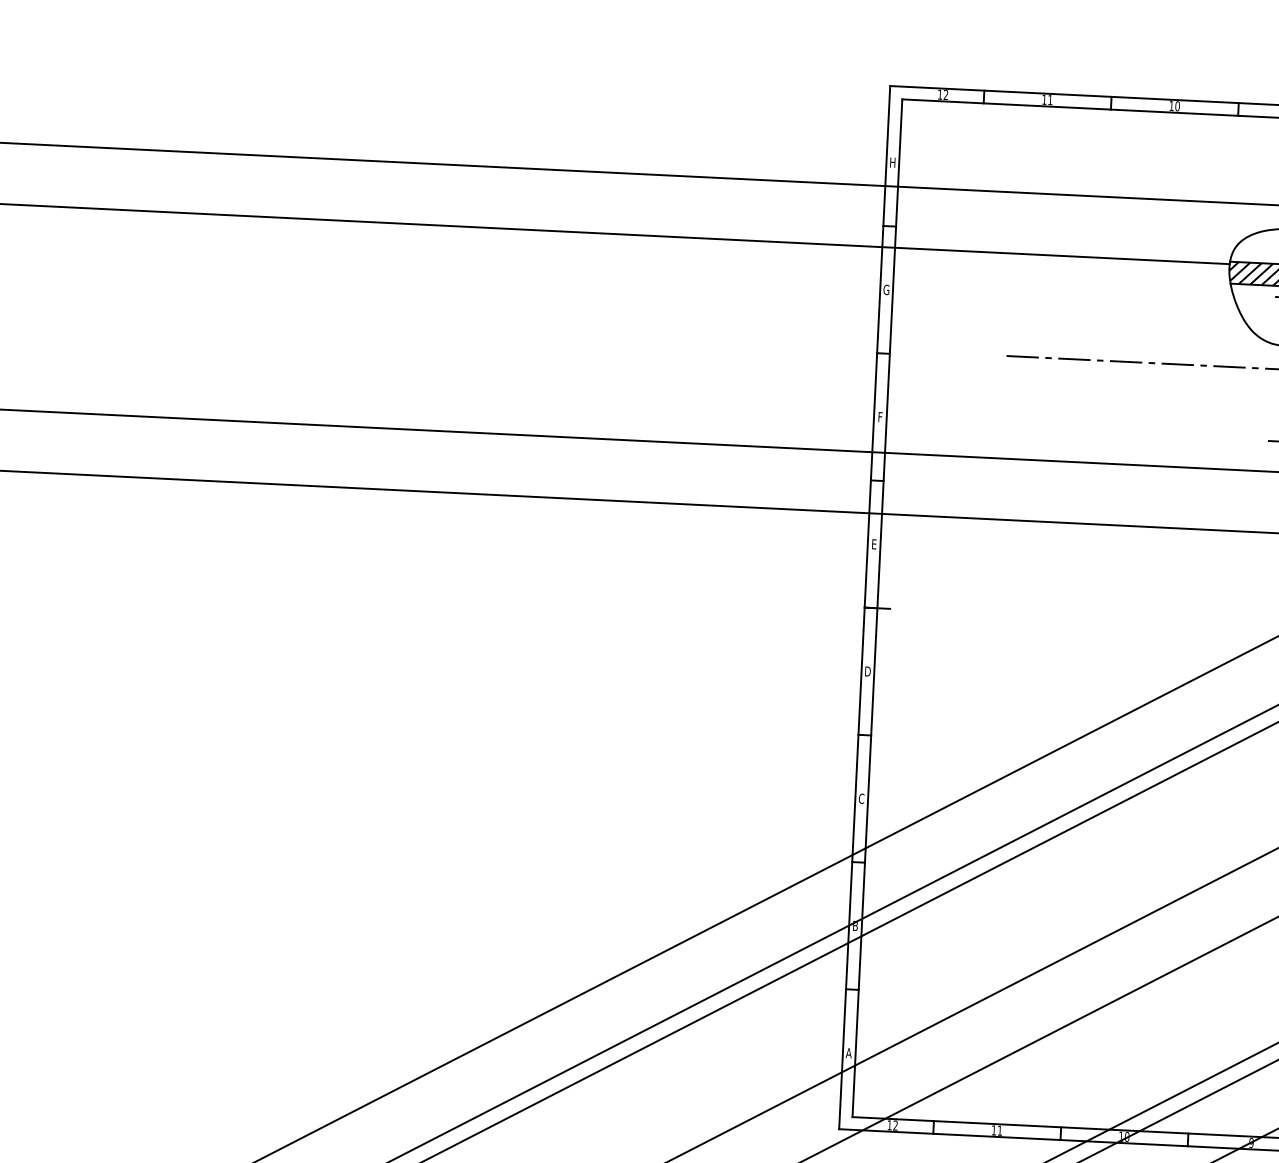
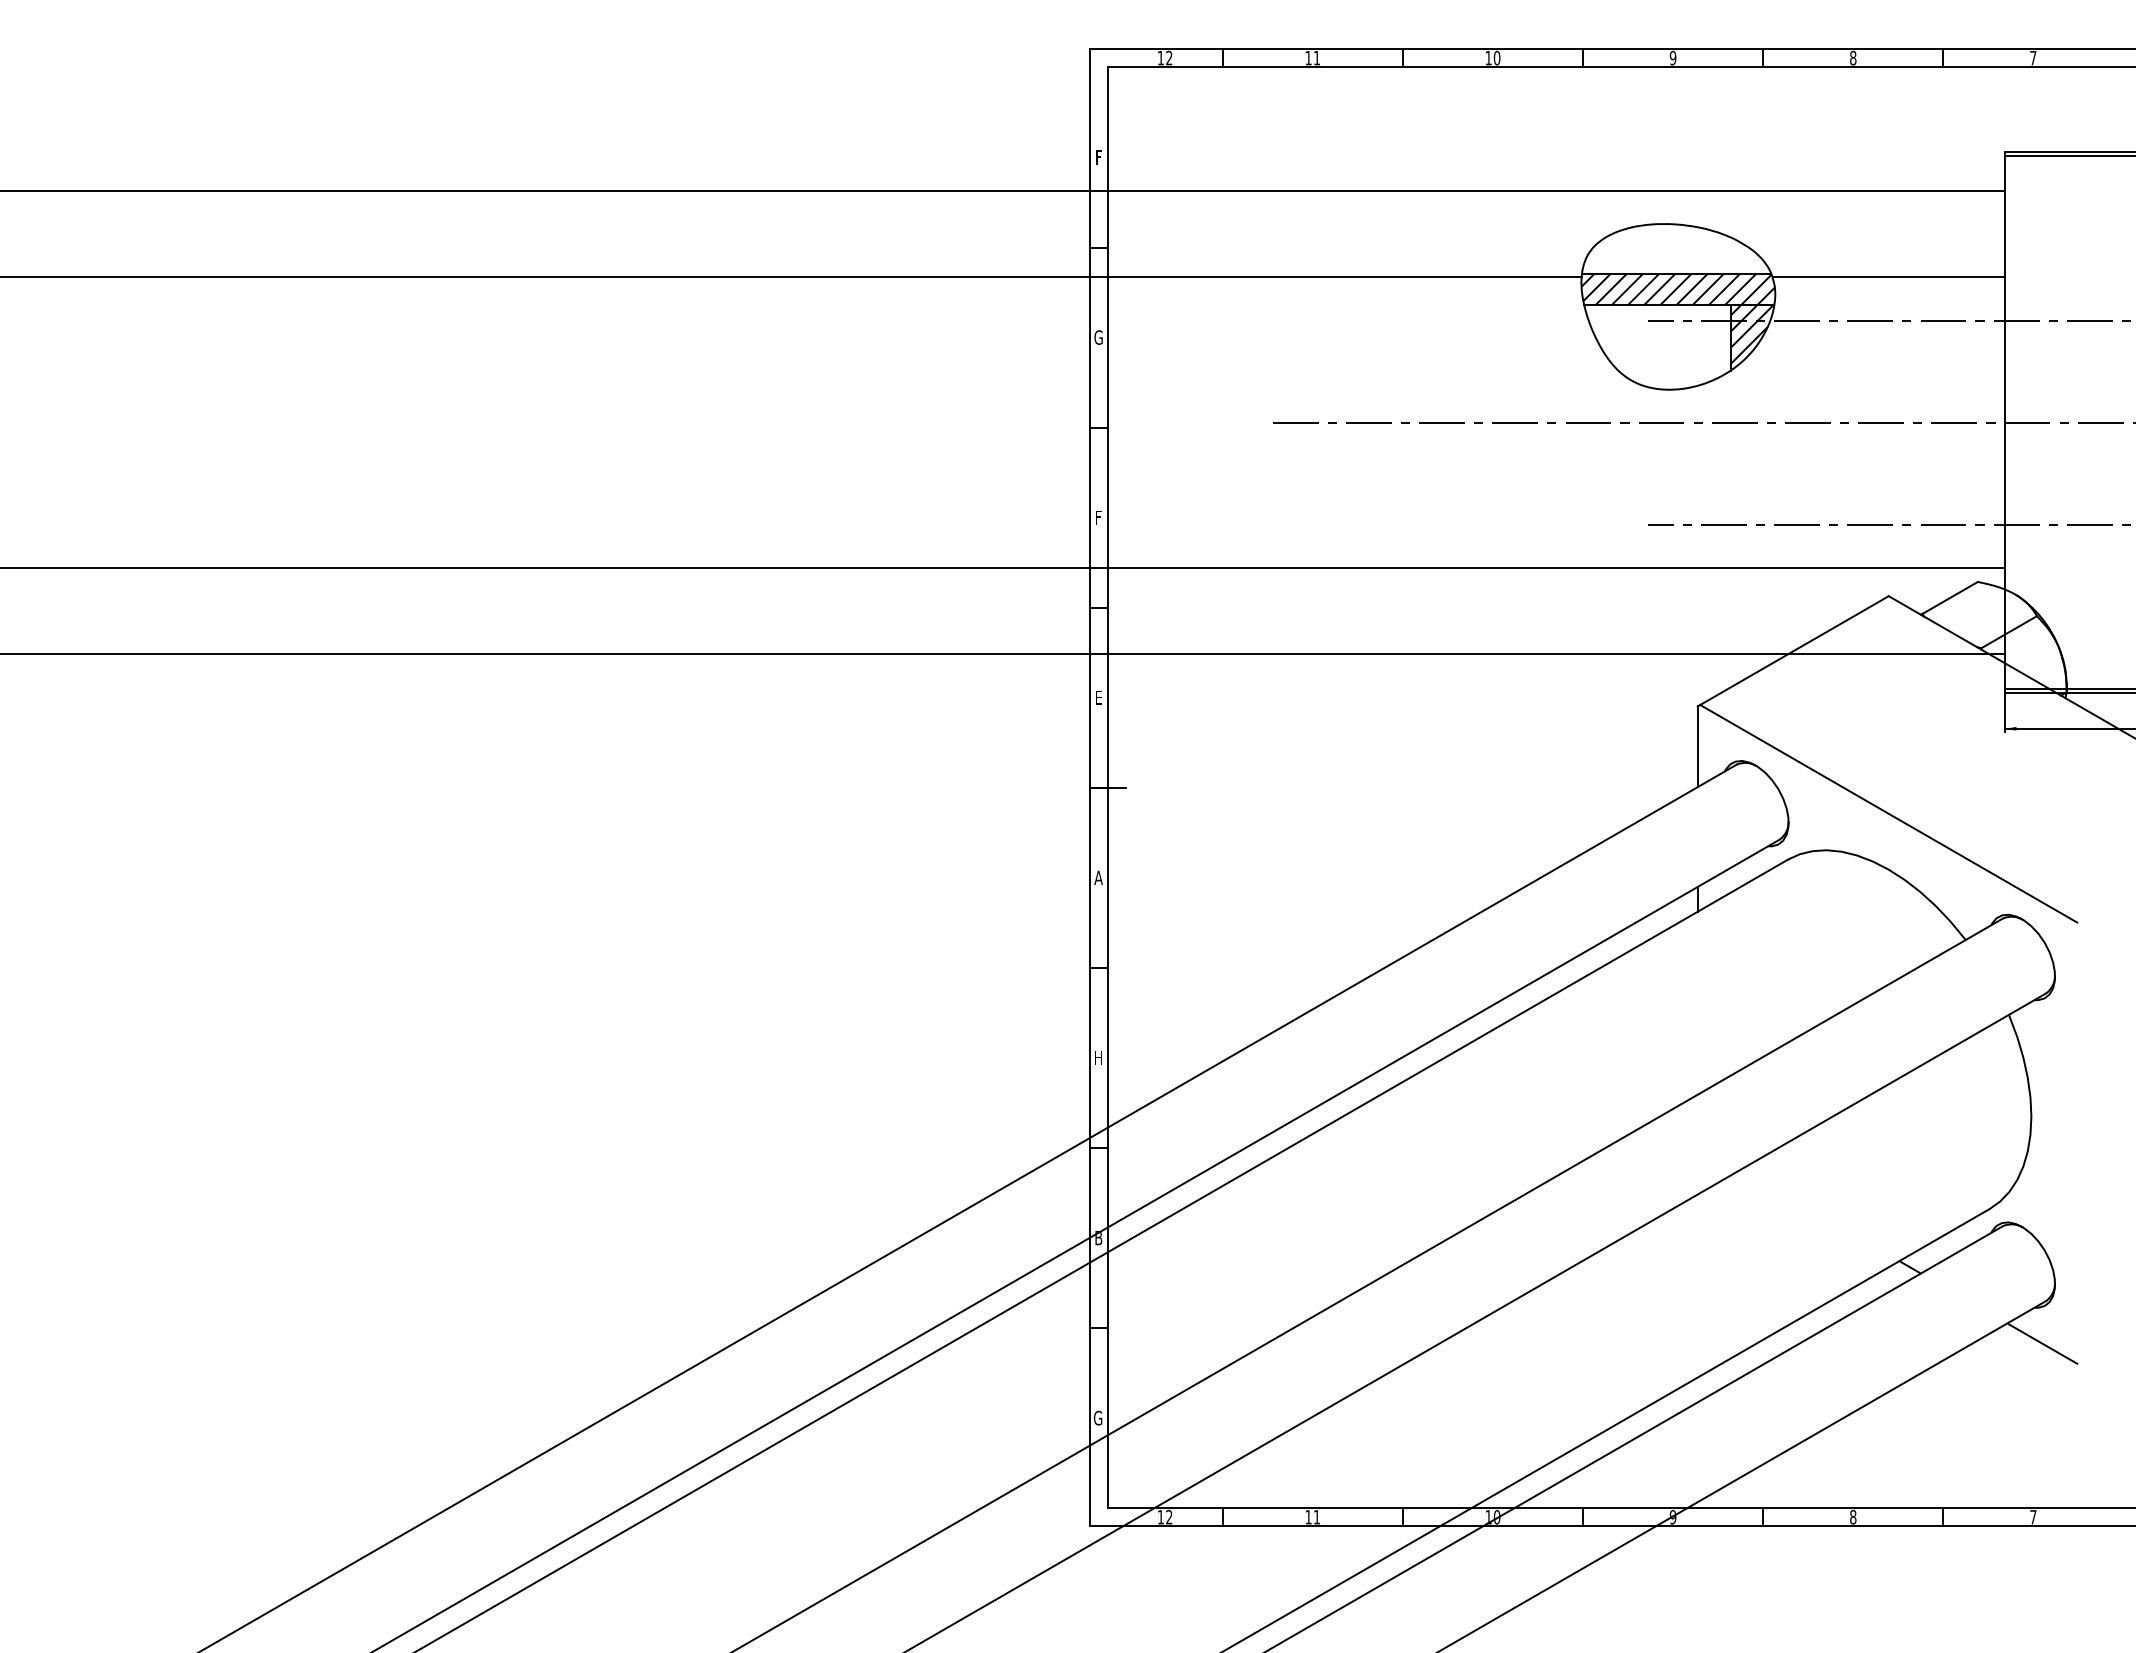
text: (892, 162) -> (1098, 157), H -> F
text: (867, 671) -> (1098, 877), D -> A
text: (861, 798) -> (1098, 1057), C -> H
text: (848, 1052) -> (1097, 1417), A -> G

